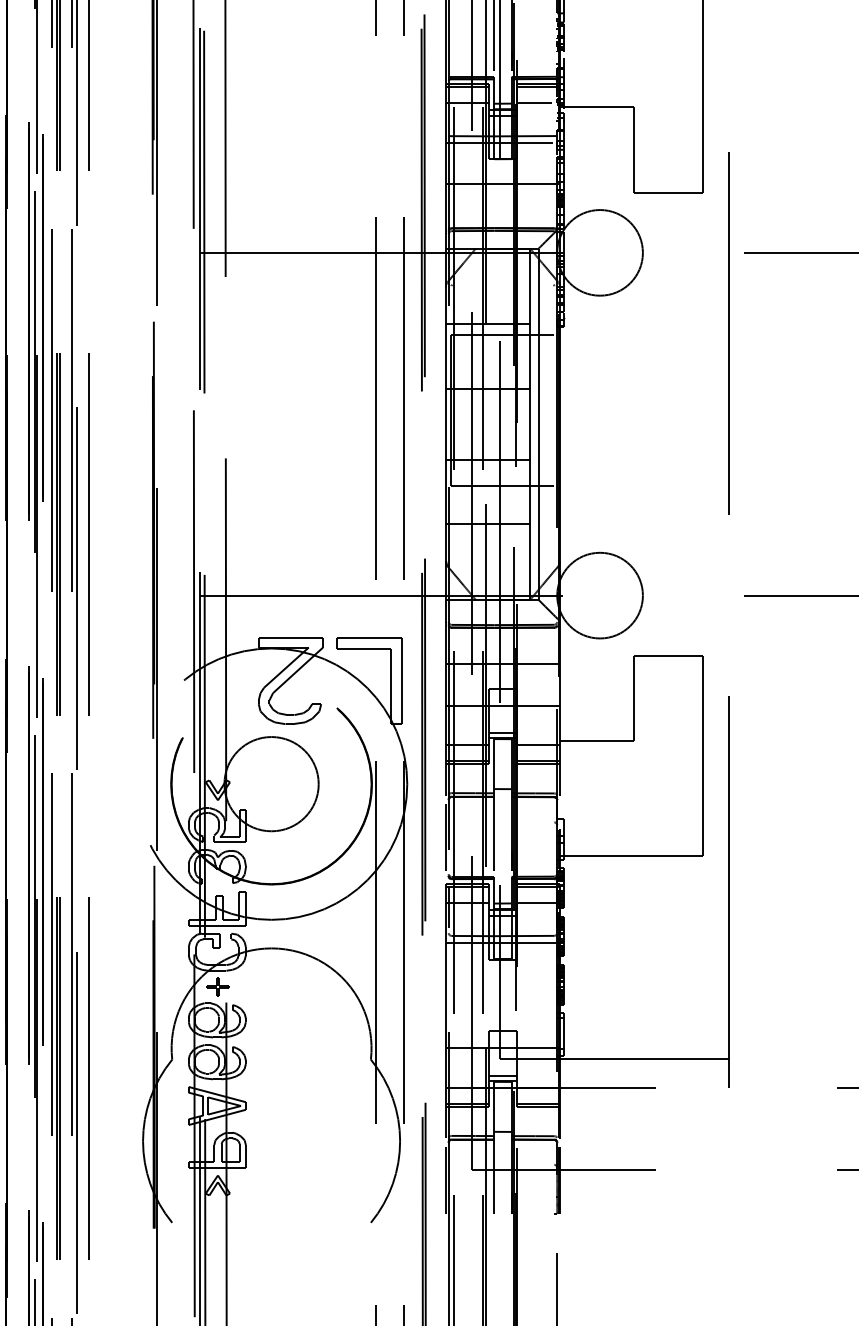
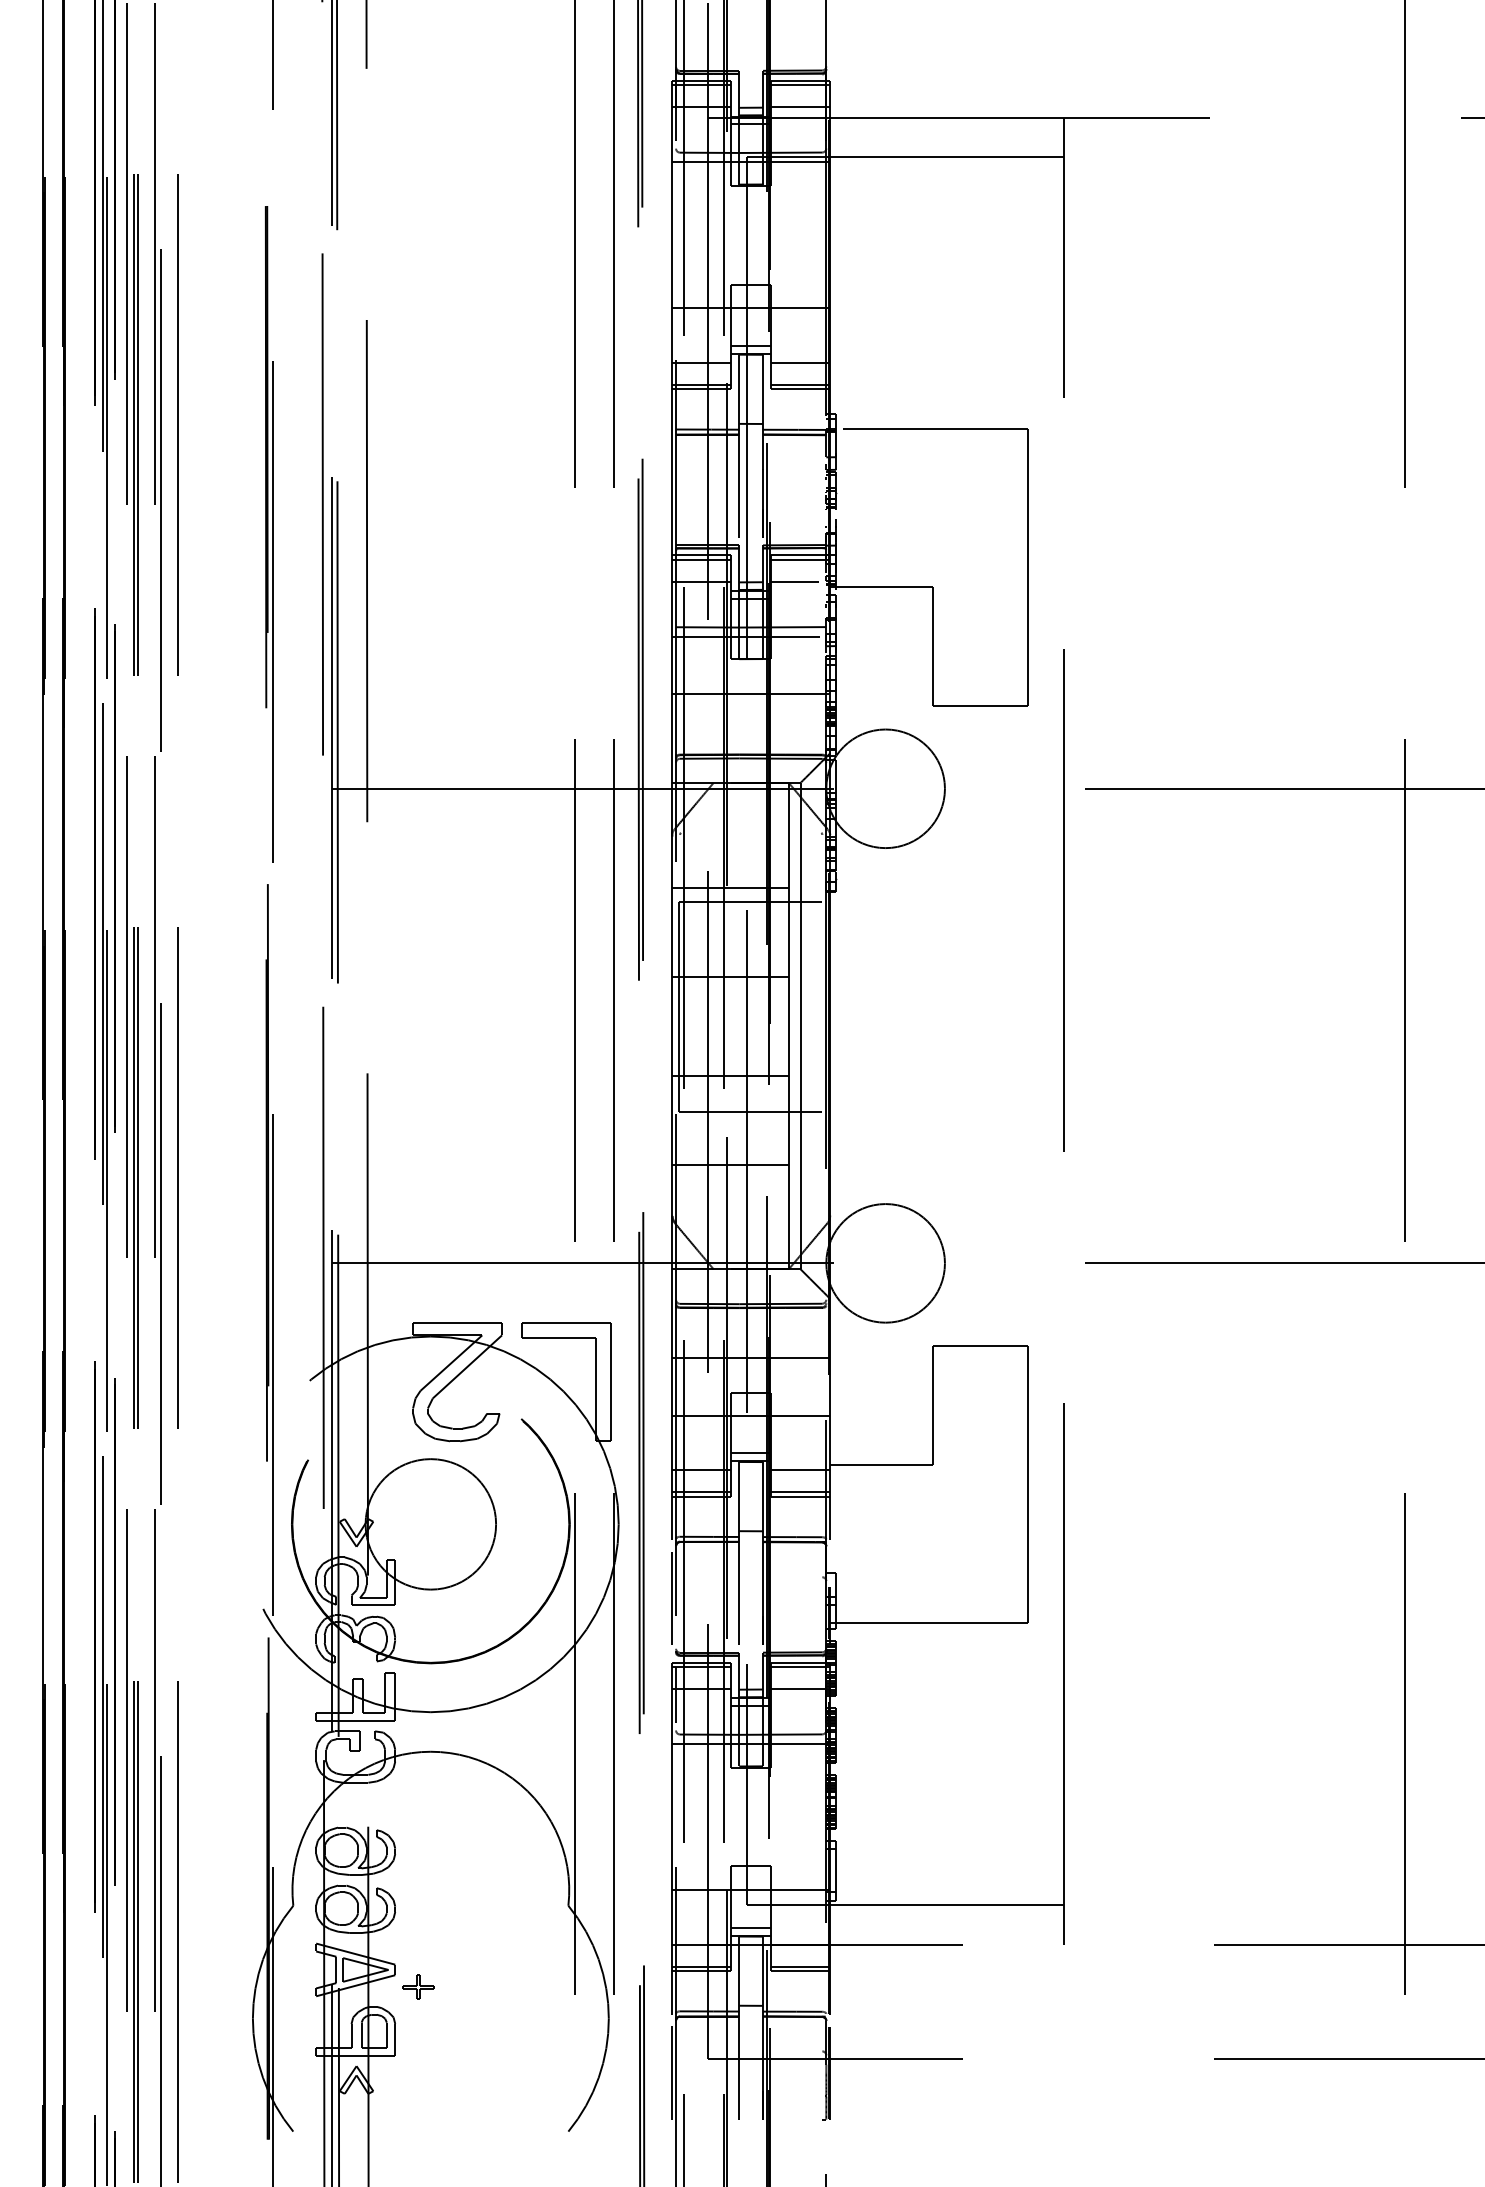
part: (217, 986) -> (418, 1986), moved

